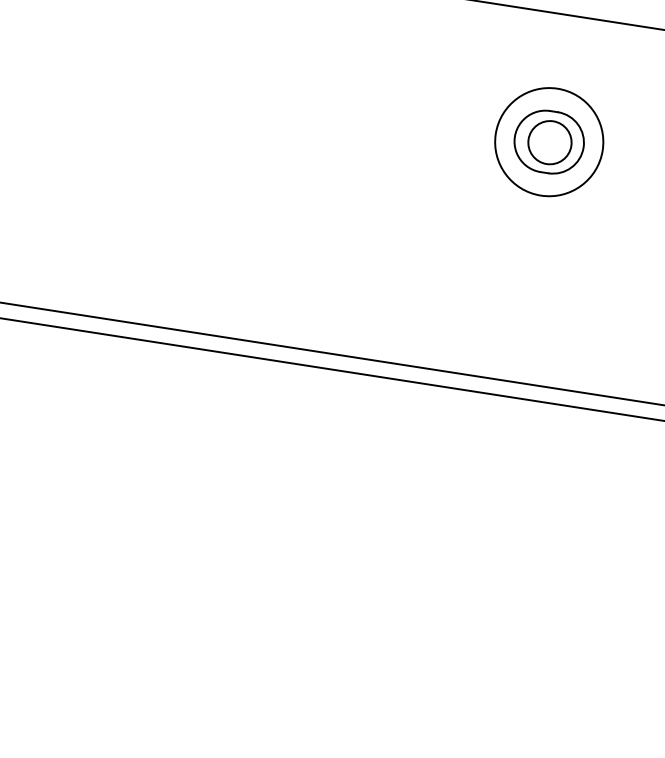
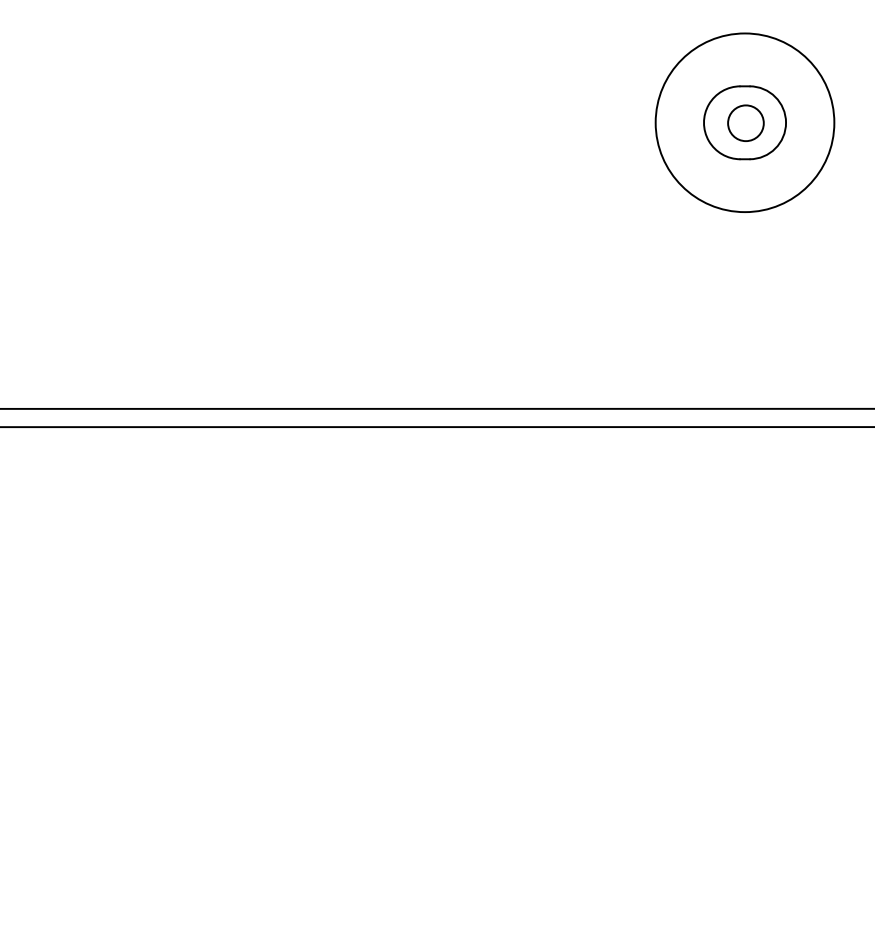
circle: (548, 141) -> (744, 122), size x1.4
circle: (549, 141) -> (745, 122), size x0.7

